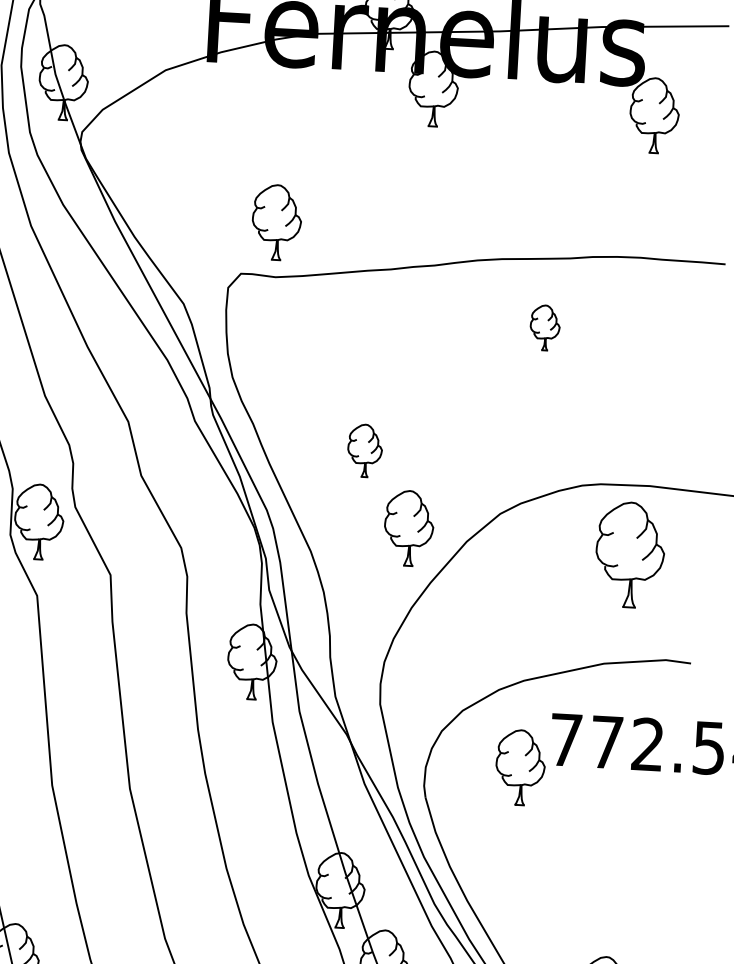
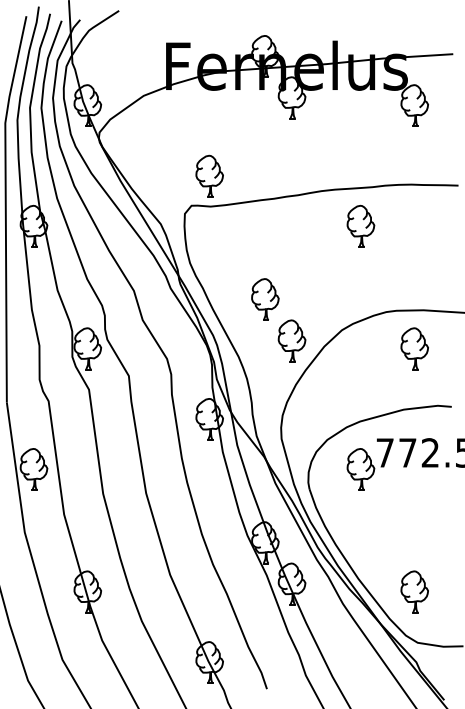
part: (544, 326) -> (360, 225), size x1.67
part: (365, 450) -> (265, 299), size x1.43
part: (629, 554) -> (414, 348), size x0.71

